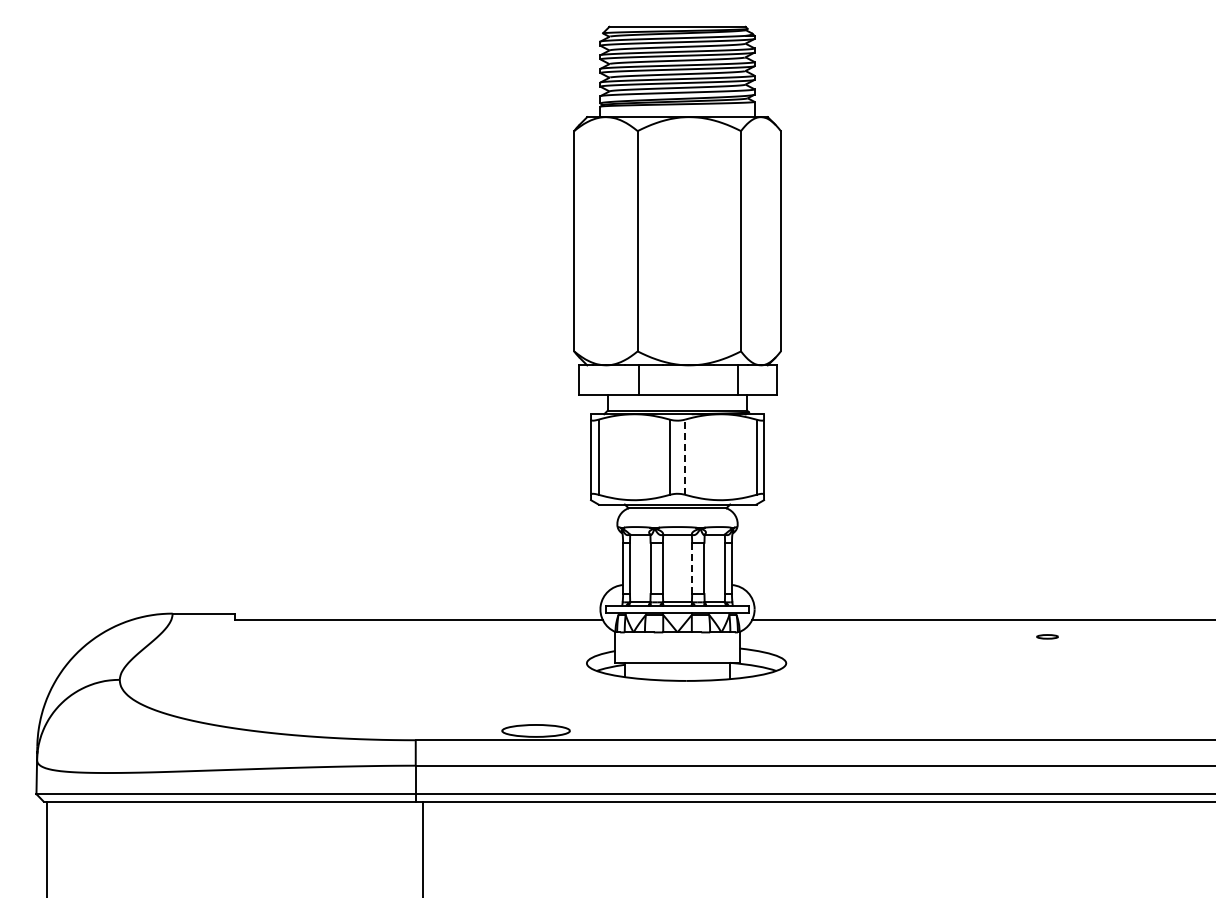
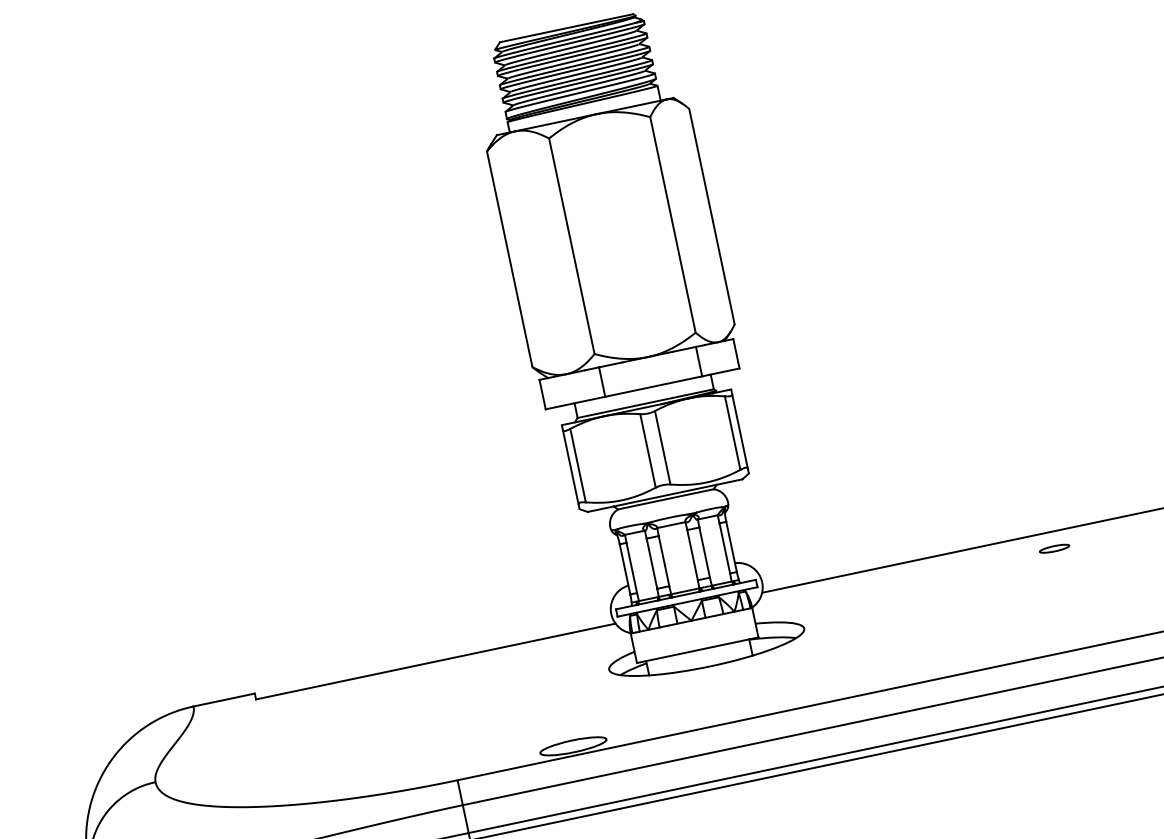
line: (685, 457) -> (663, 447), dashed -> solid
line: (692, 568) -> (692, 555), dashed -> solid
part: (1047, 636) -> (1054, 548), size x1.43

